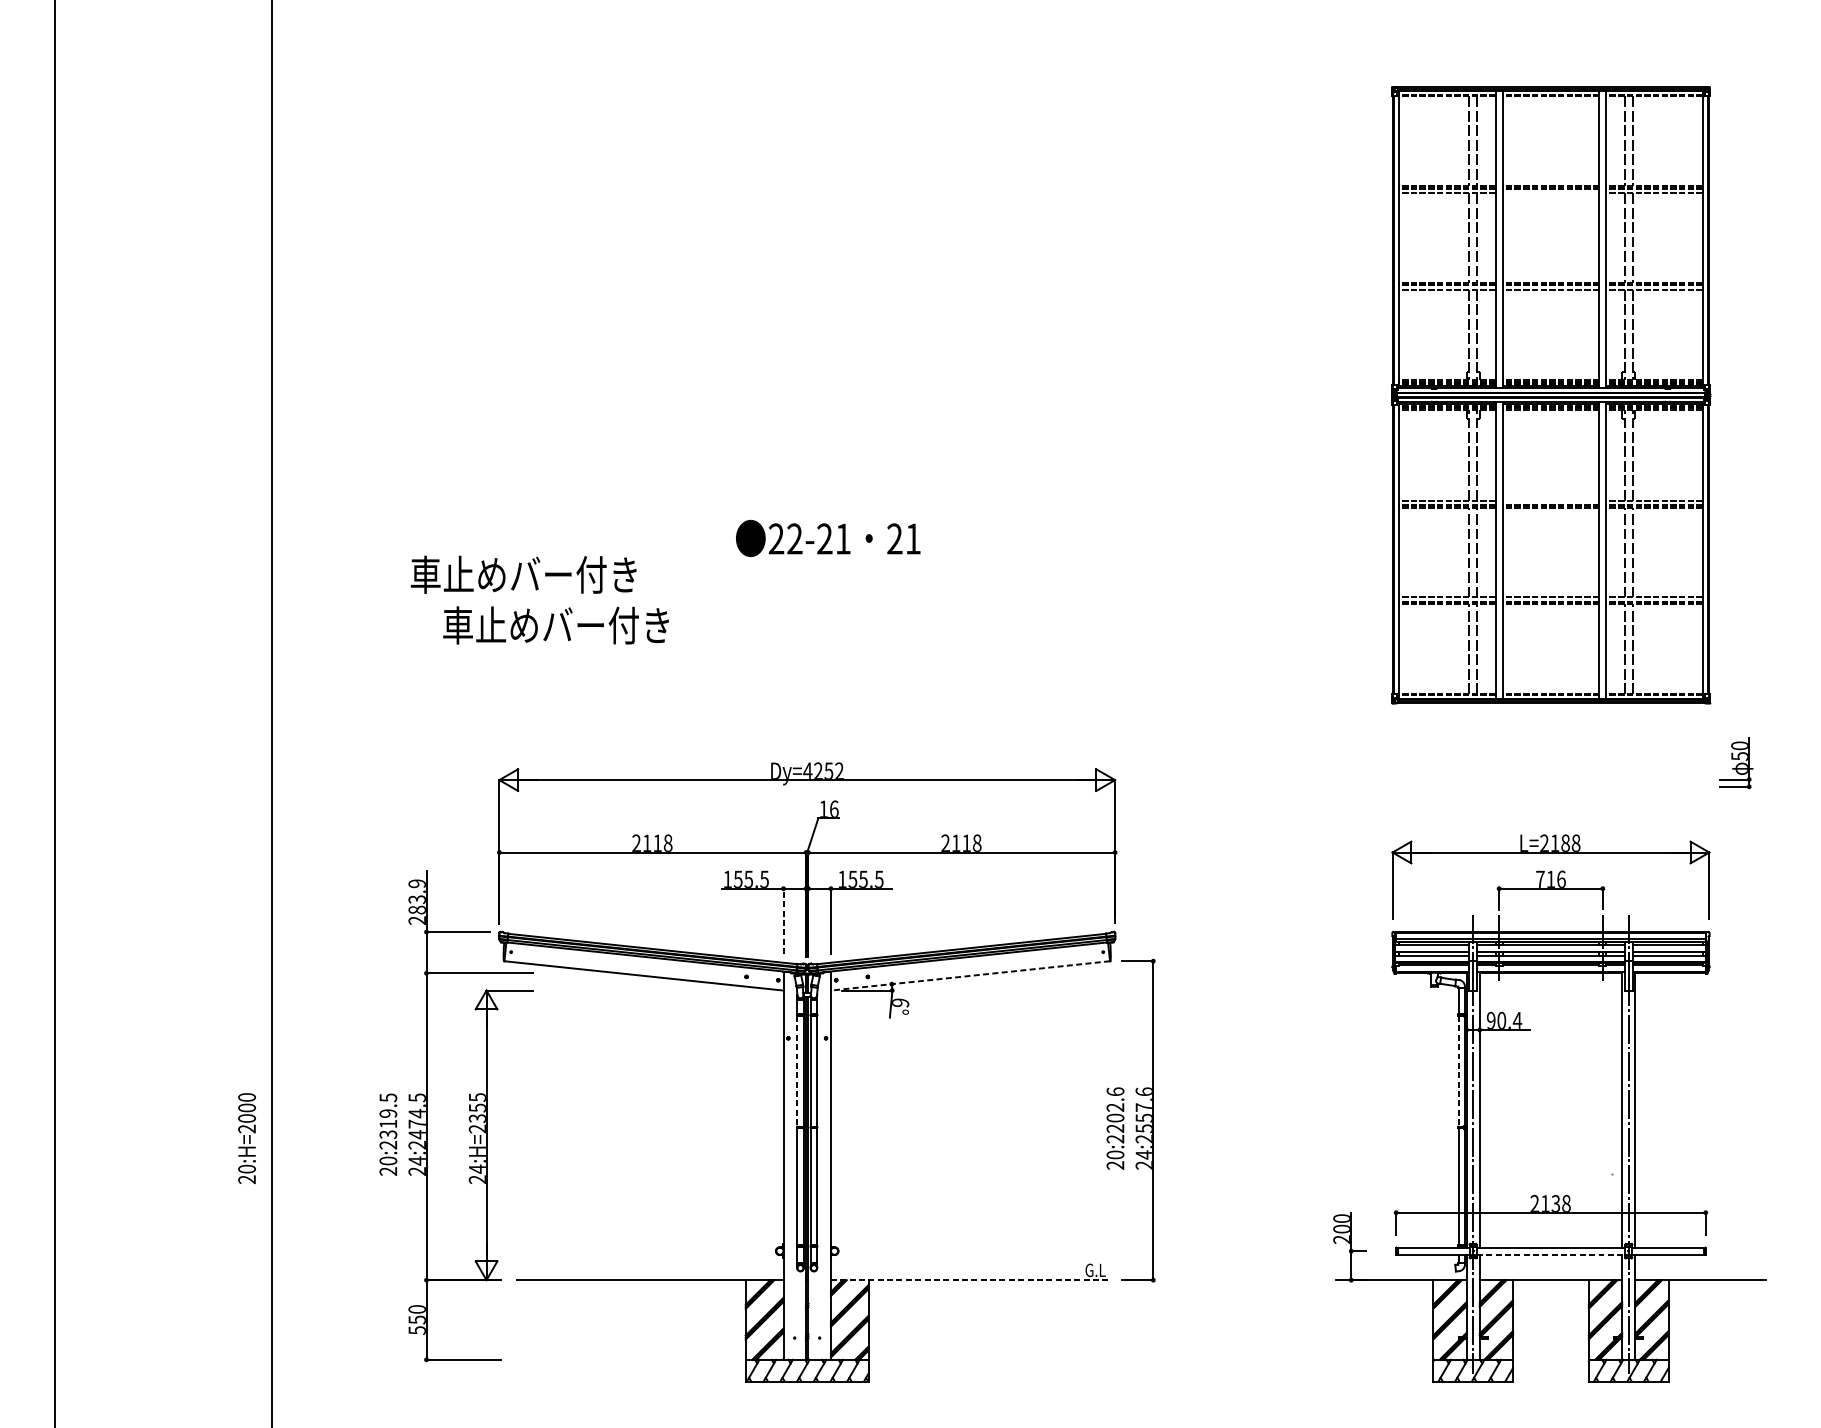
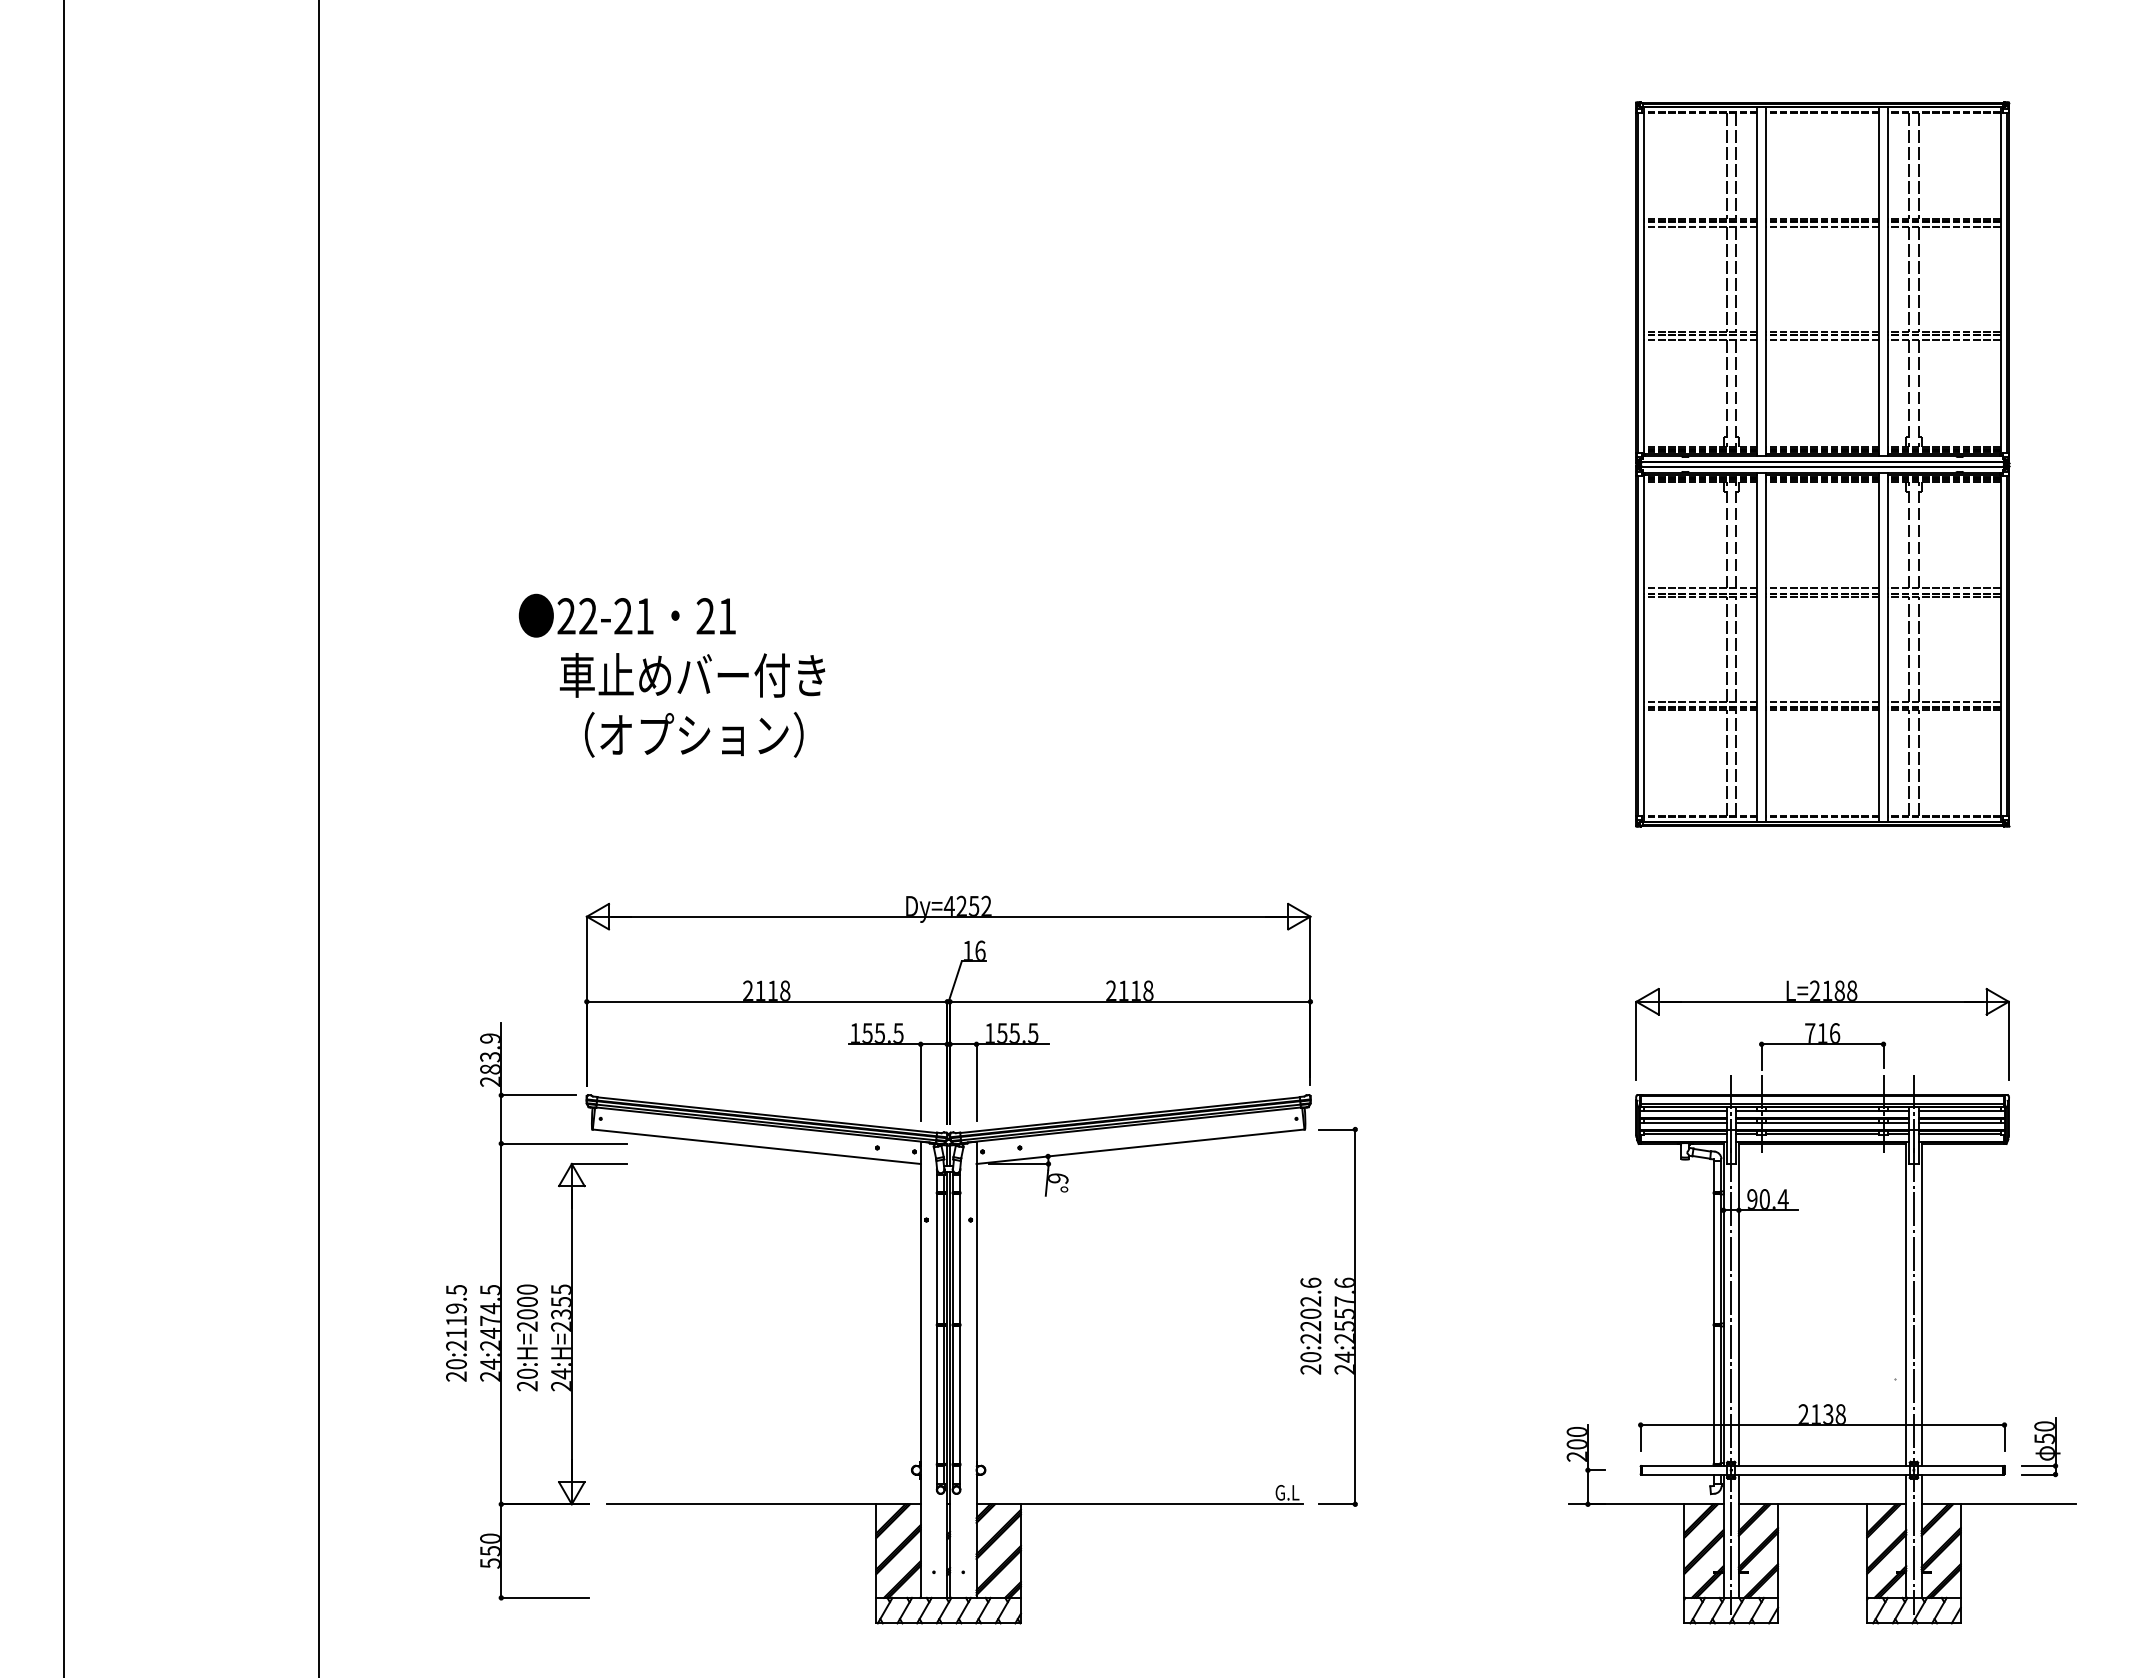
line: (1550, 192) -> (1822, 226), added
line: (1550, 500) -> (1822, 588), added
text: (827, 538) -> (626, 615), moved
text: (523, 574) -> (692, 675), moved
text: (562, 625) -> (661, 734), 車止めバー付き -> （オプション）
part: (1736, 763) -> (2040, 1447), moved
line: (783, 921) -> (920, 1082), dashed -> solid
line: (970, 975) -> (1140, 1146), dashed -> solid
line: (797, 1070) -> (937, 1258), dashed -> solid
line: (1458, 1070) -> (1714, 1258), dashed -> solid
text: (388, 1134) -> (456, 1333), 20:2319.5 -> 20:2119.5
text: (247, 1138) -> (527, 1337), moved
line: (1551, 1254) -> (1823, 1474), dashed -> solid
line: (970, 1280) -> (1140, 1504), dashed -> solid

